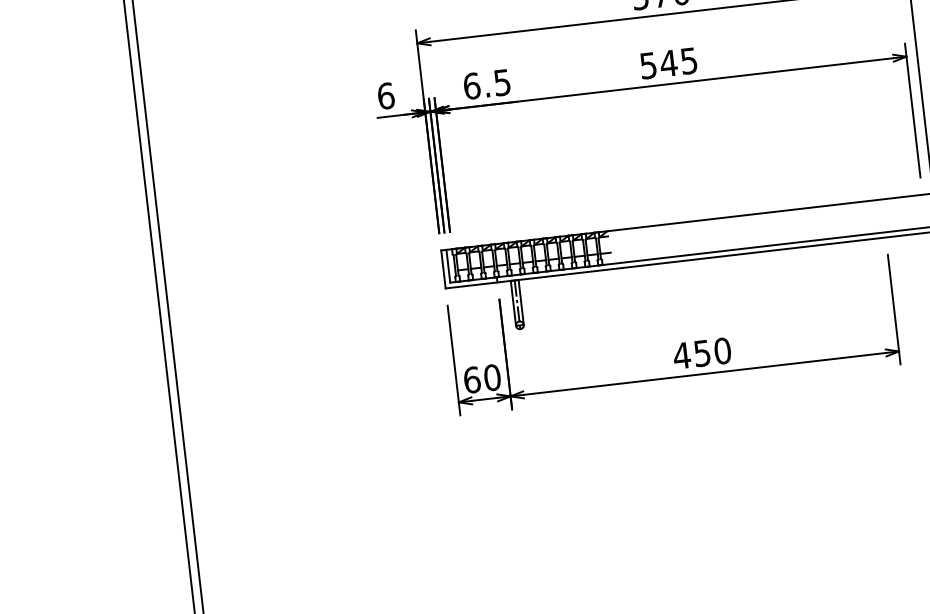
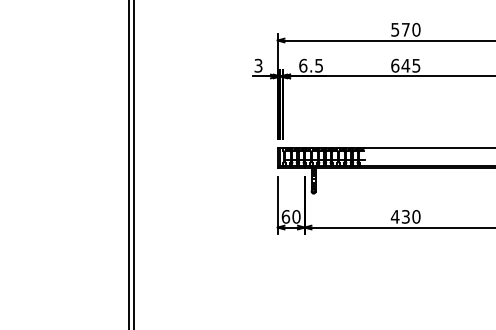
text: (648, 65) -> (395, 65), 545 -> 645
text: (385, 95) -> (258, 65), 6 -> 3
text: (701, 352) -> (405, 216), 450 -> 430

